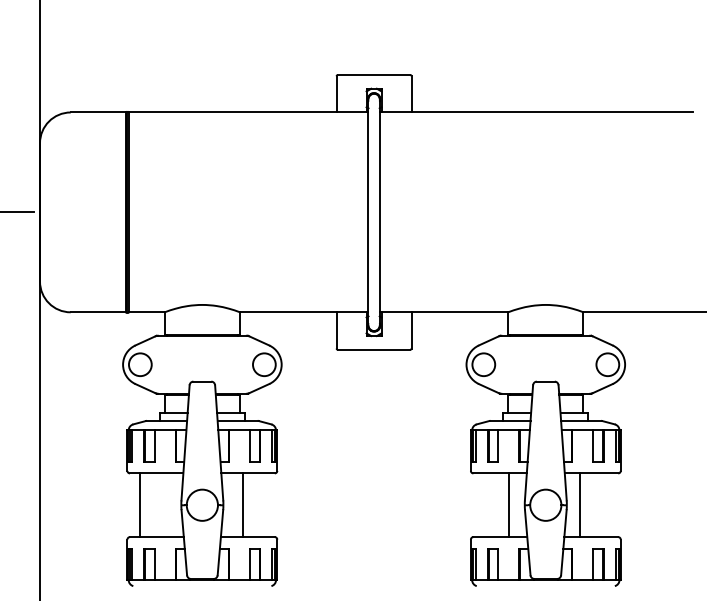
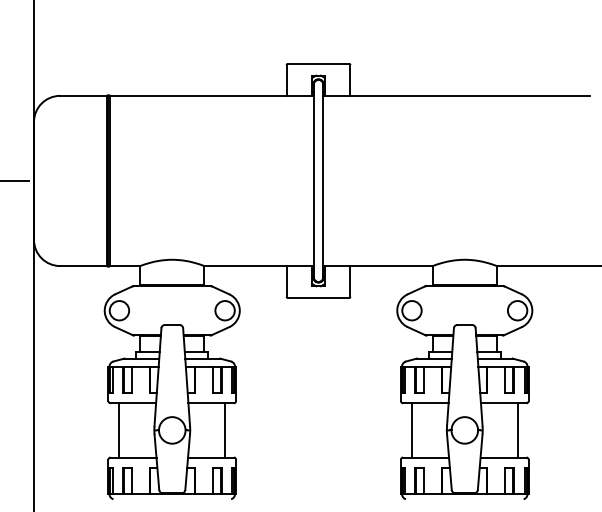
line: (242, 505) -> (225, 430), moved
line: (509, 505) -> (411, 430), moved
line: (579, 505) -> (517, 430), moved

